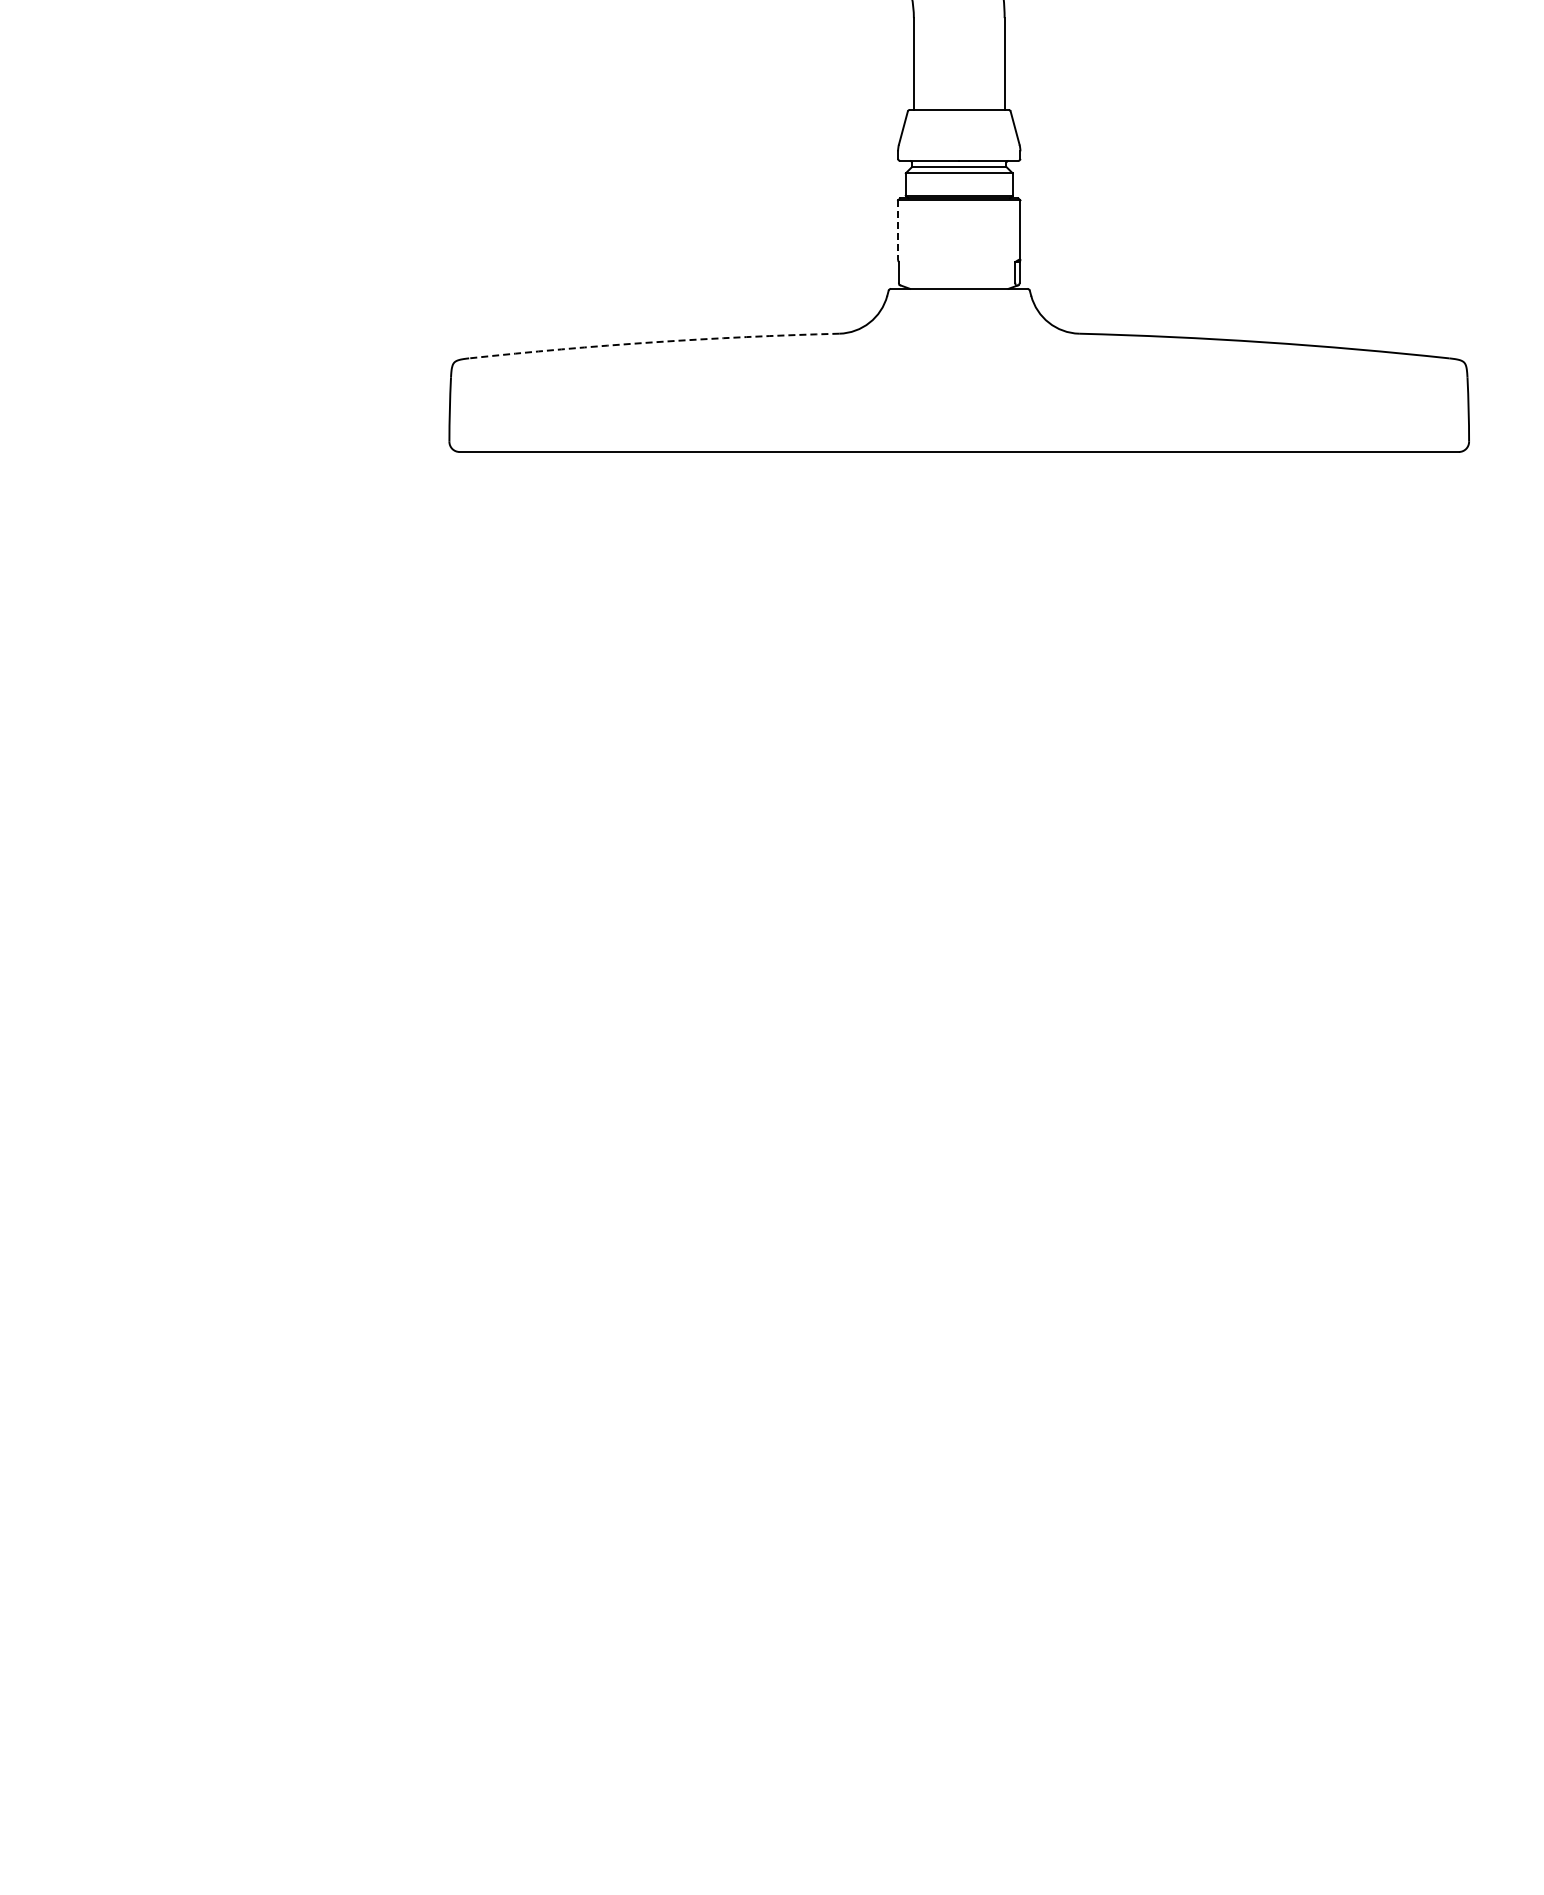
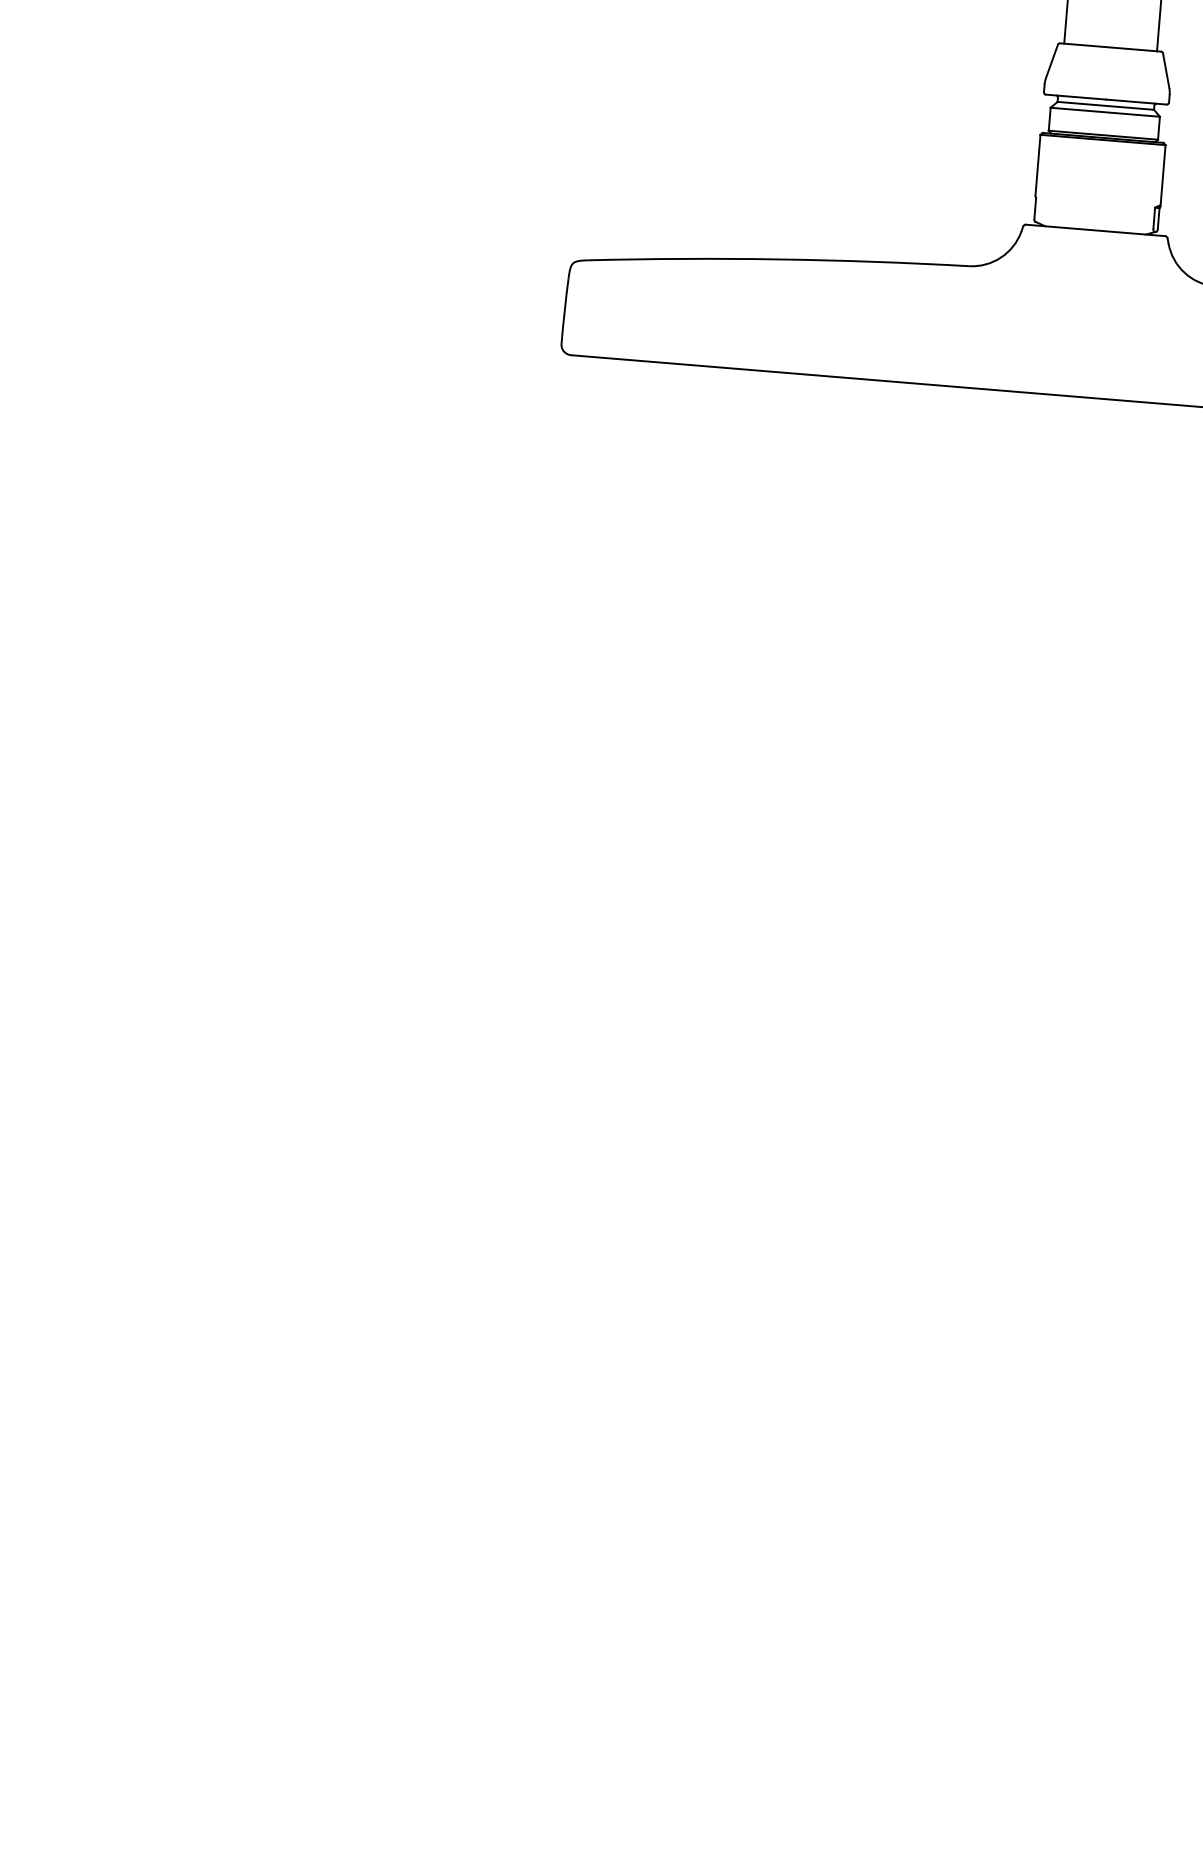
line: (898, 230) -> (1038, 165), dashed -> solid
arc: (654, 342) -> (779, 259), dashed -> solid

